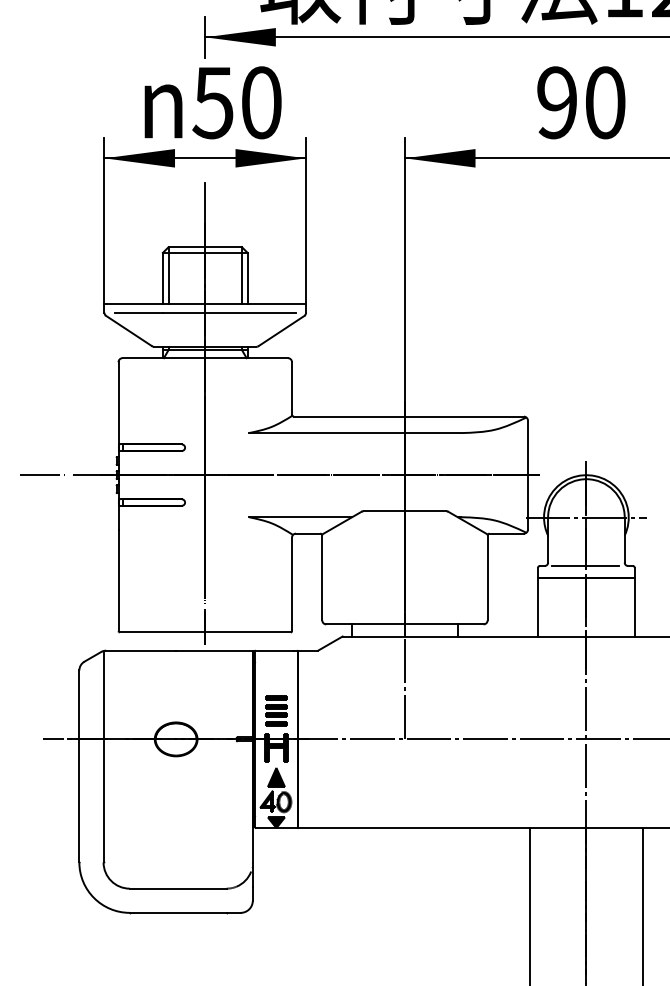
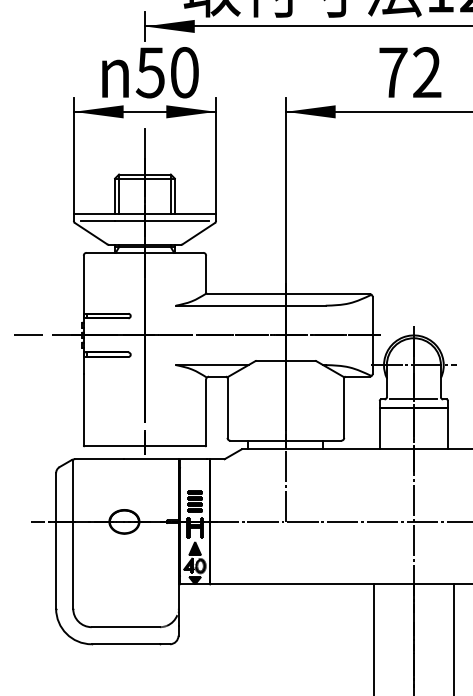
text: (581, 102) -> (410, 72), 90 -> 72

